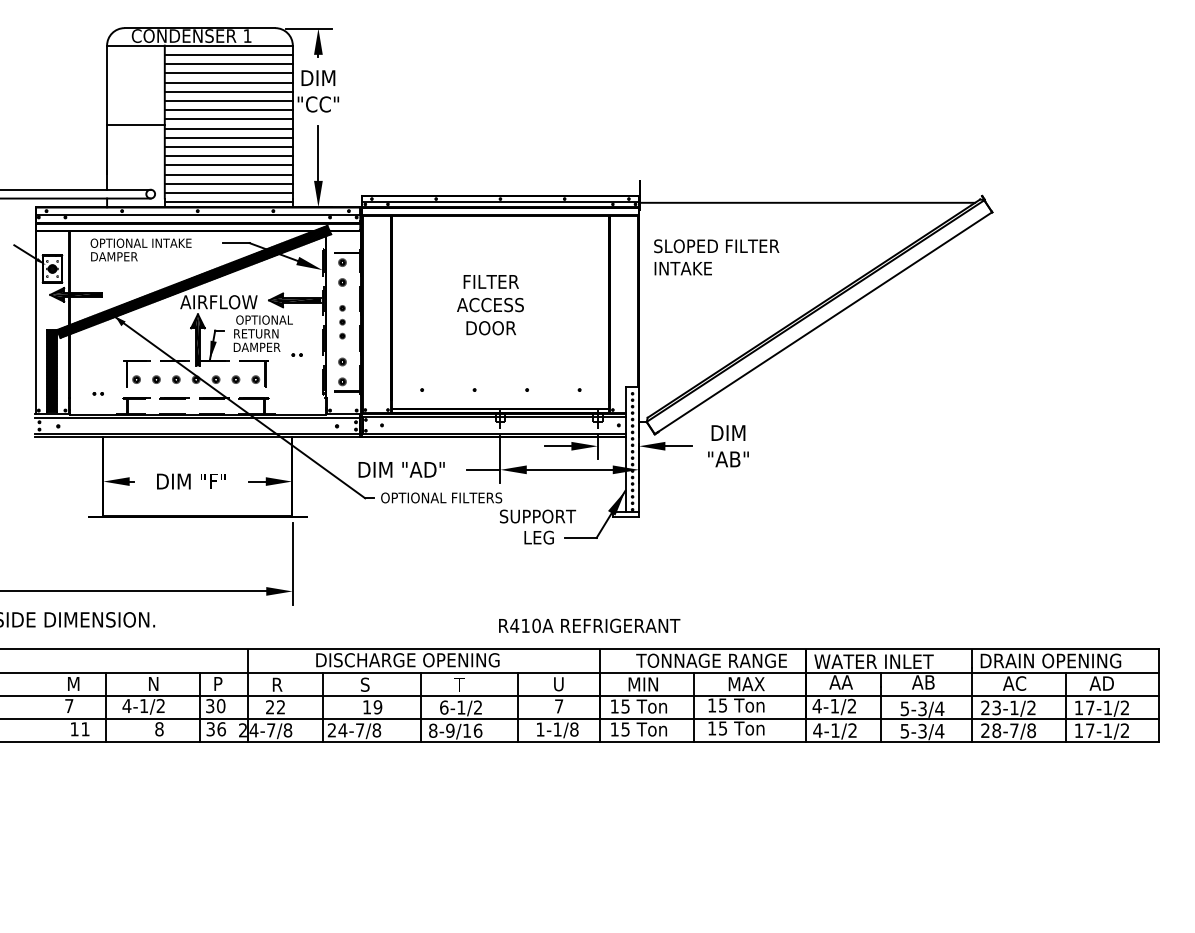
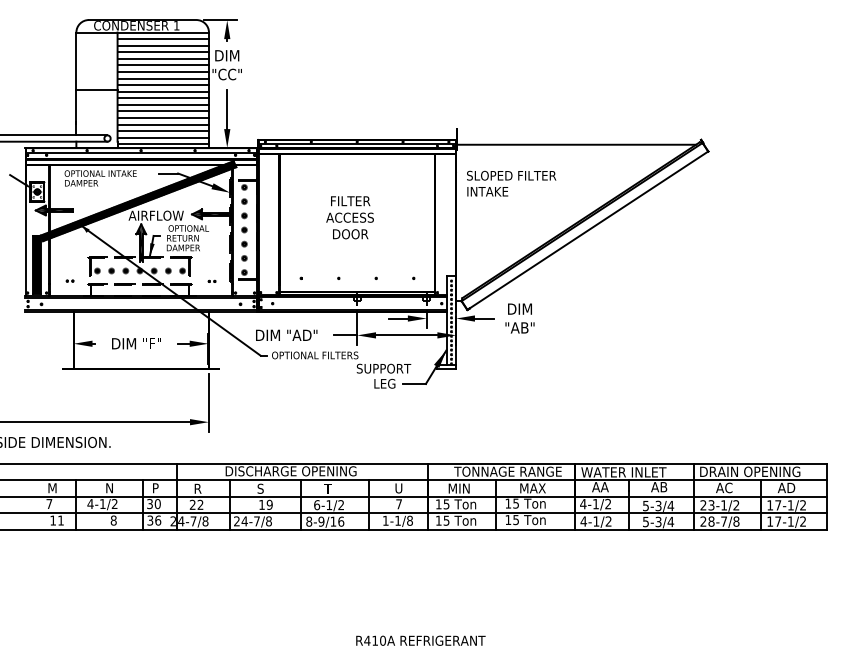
part: (342, 321) -> (244, 229), size x1.43
part: (296, 353) -> (211, 280), moved
text: (589, 625) -> (420, 640), moved

